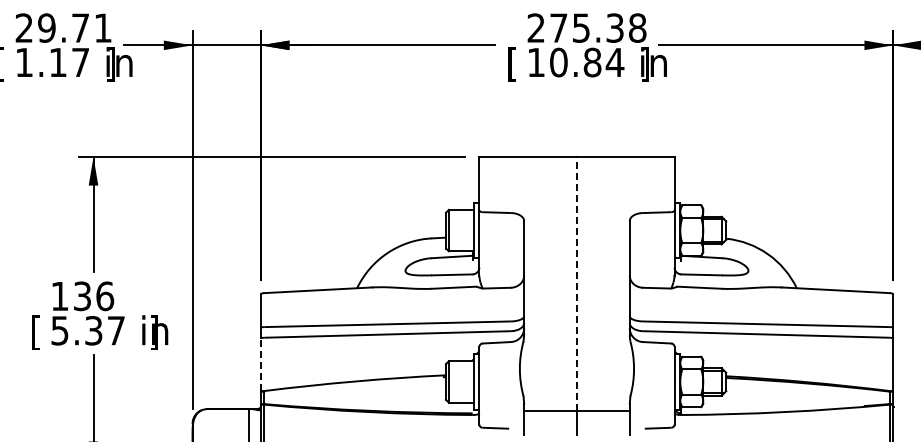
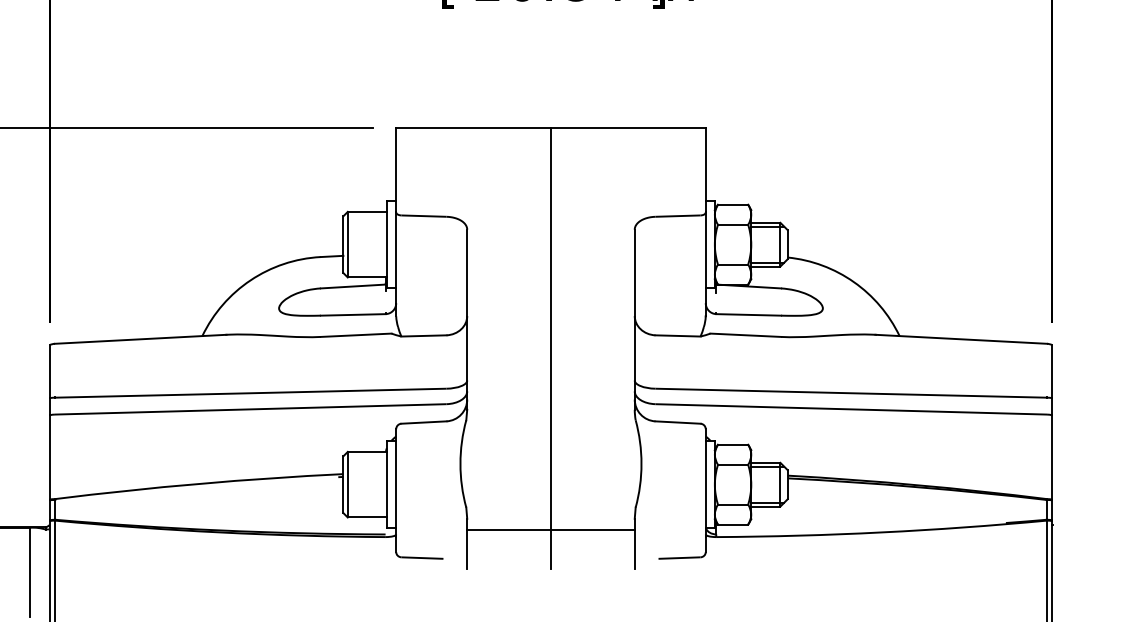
line: (576, 283) -> (550, 328), dashed -> solid
line: (260, 364) -> (49, 456), dashed -> solid

